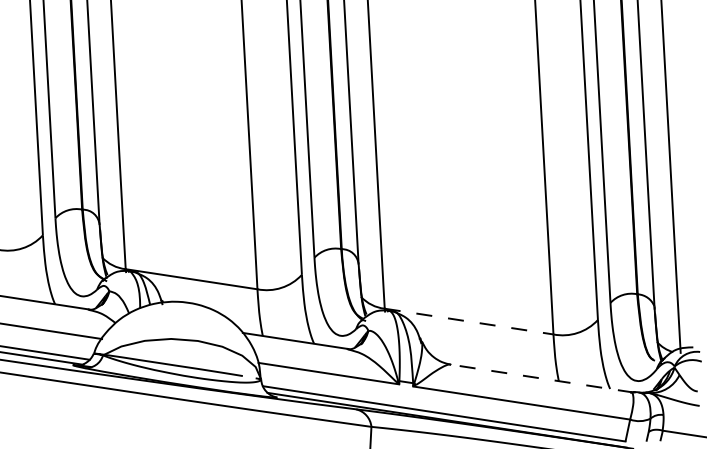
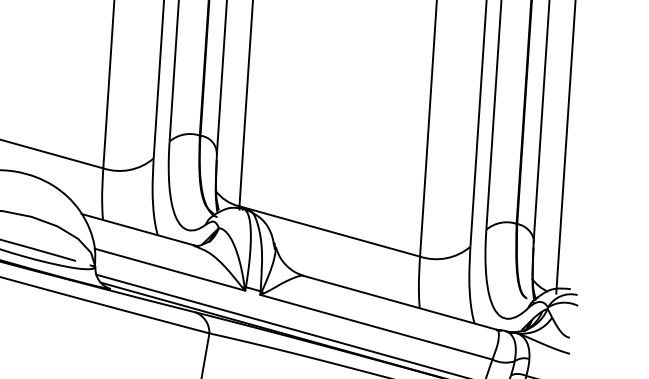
line: (469, 321) -> (330, 231), dashed -> solid
line: (541, 378) -> (401, 303), dashed -> solid

